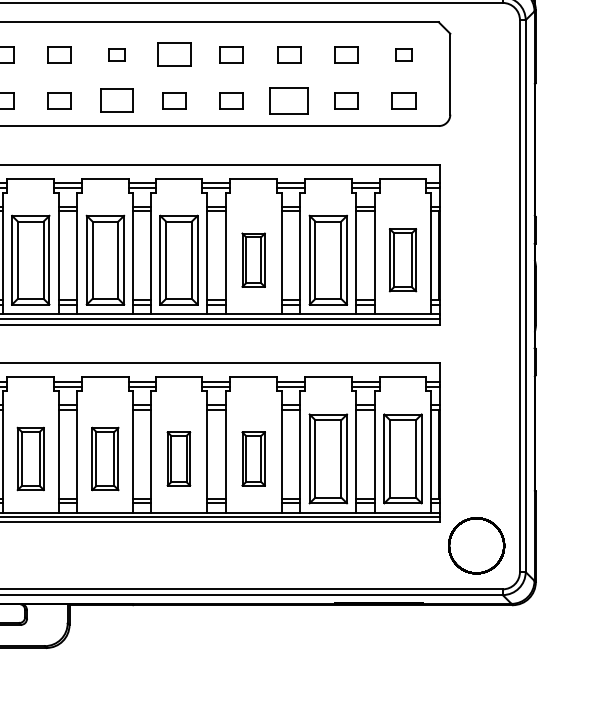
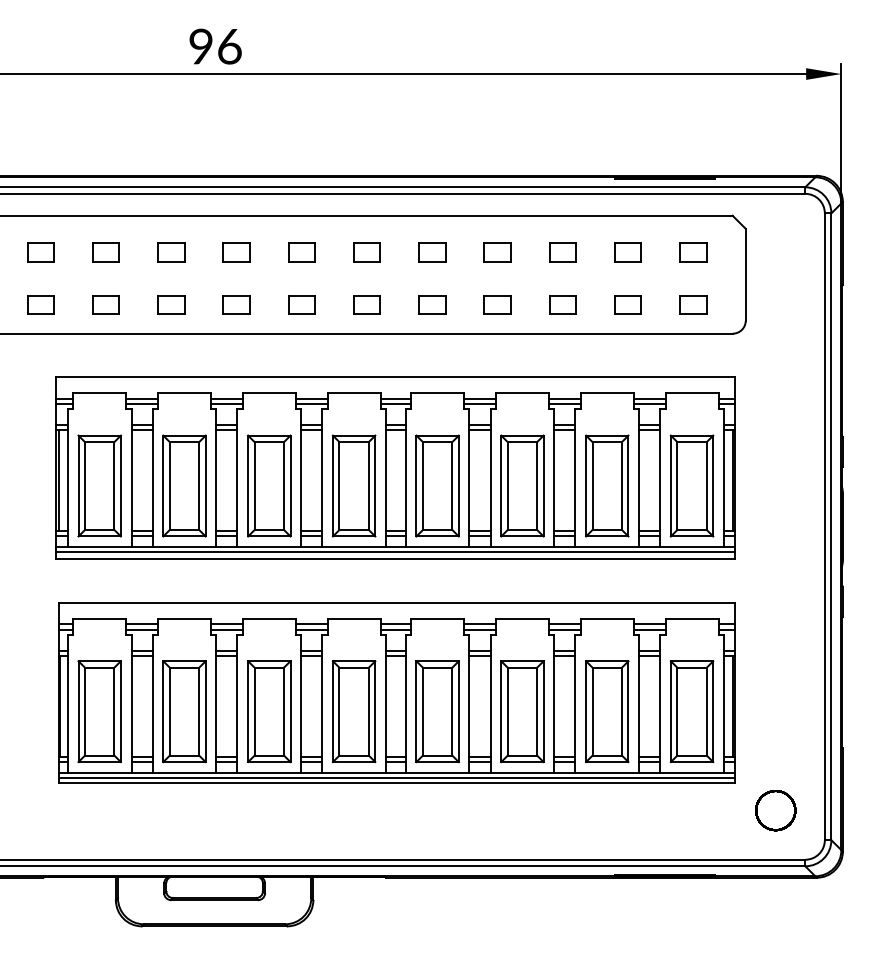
part: (116, 54) -> (366, 252), size x1.43
part: (174, 54) -> (432, 252), size x0.71
part: (404, 54) -> (693, 252), size x1.43
part: (116, 100) -> (366, 304), size x0.71
part: (288, 100) -> (562, 304), size x0.62
part: (253, 259) -> (522, 485), size x1.67
part: (402, 259) -> (691, 485), size x1.43
part: (30, 458) -> (269, 711), size x1.43
part: (104, 458) -> (353, 711), size x1.43
part: (178, 458) -> (437, 711), size x1.67
part: (253, 458) -> (522, 711), size x1.67
circle: (476, 545) -> (775, 810), size x0.62

